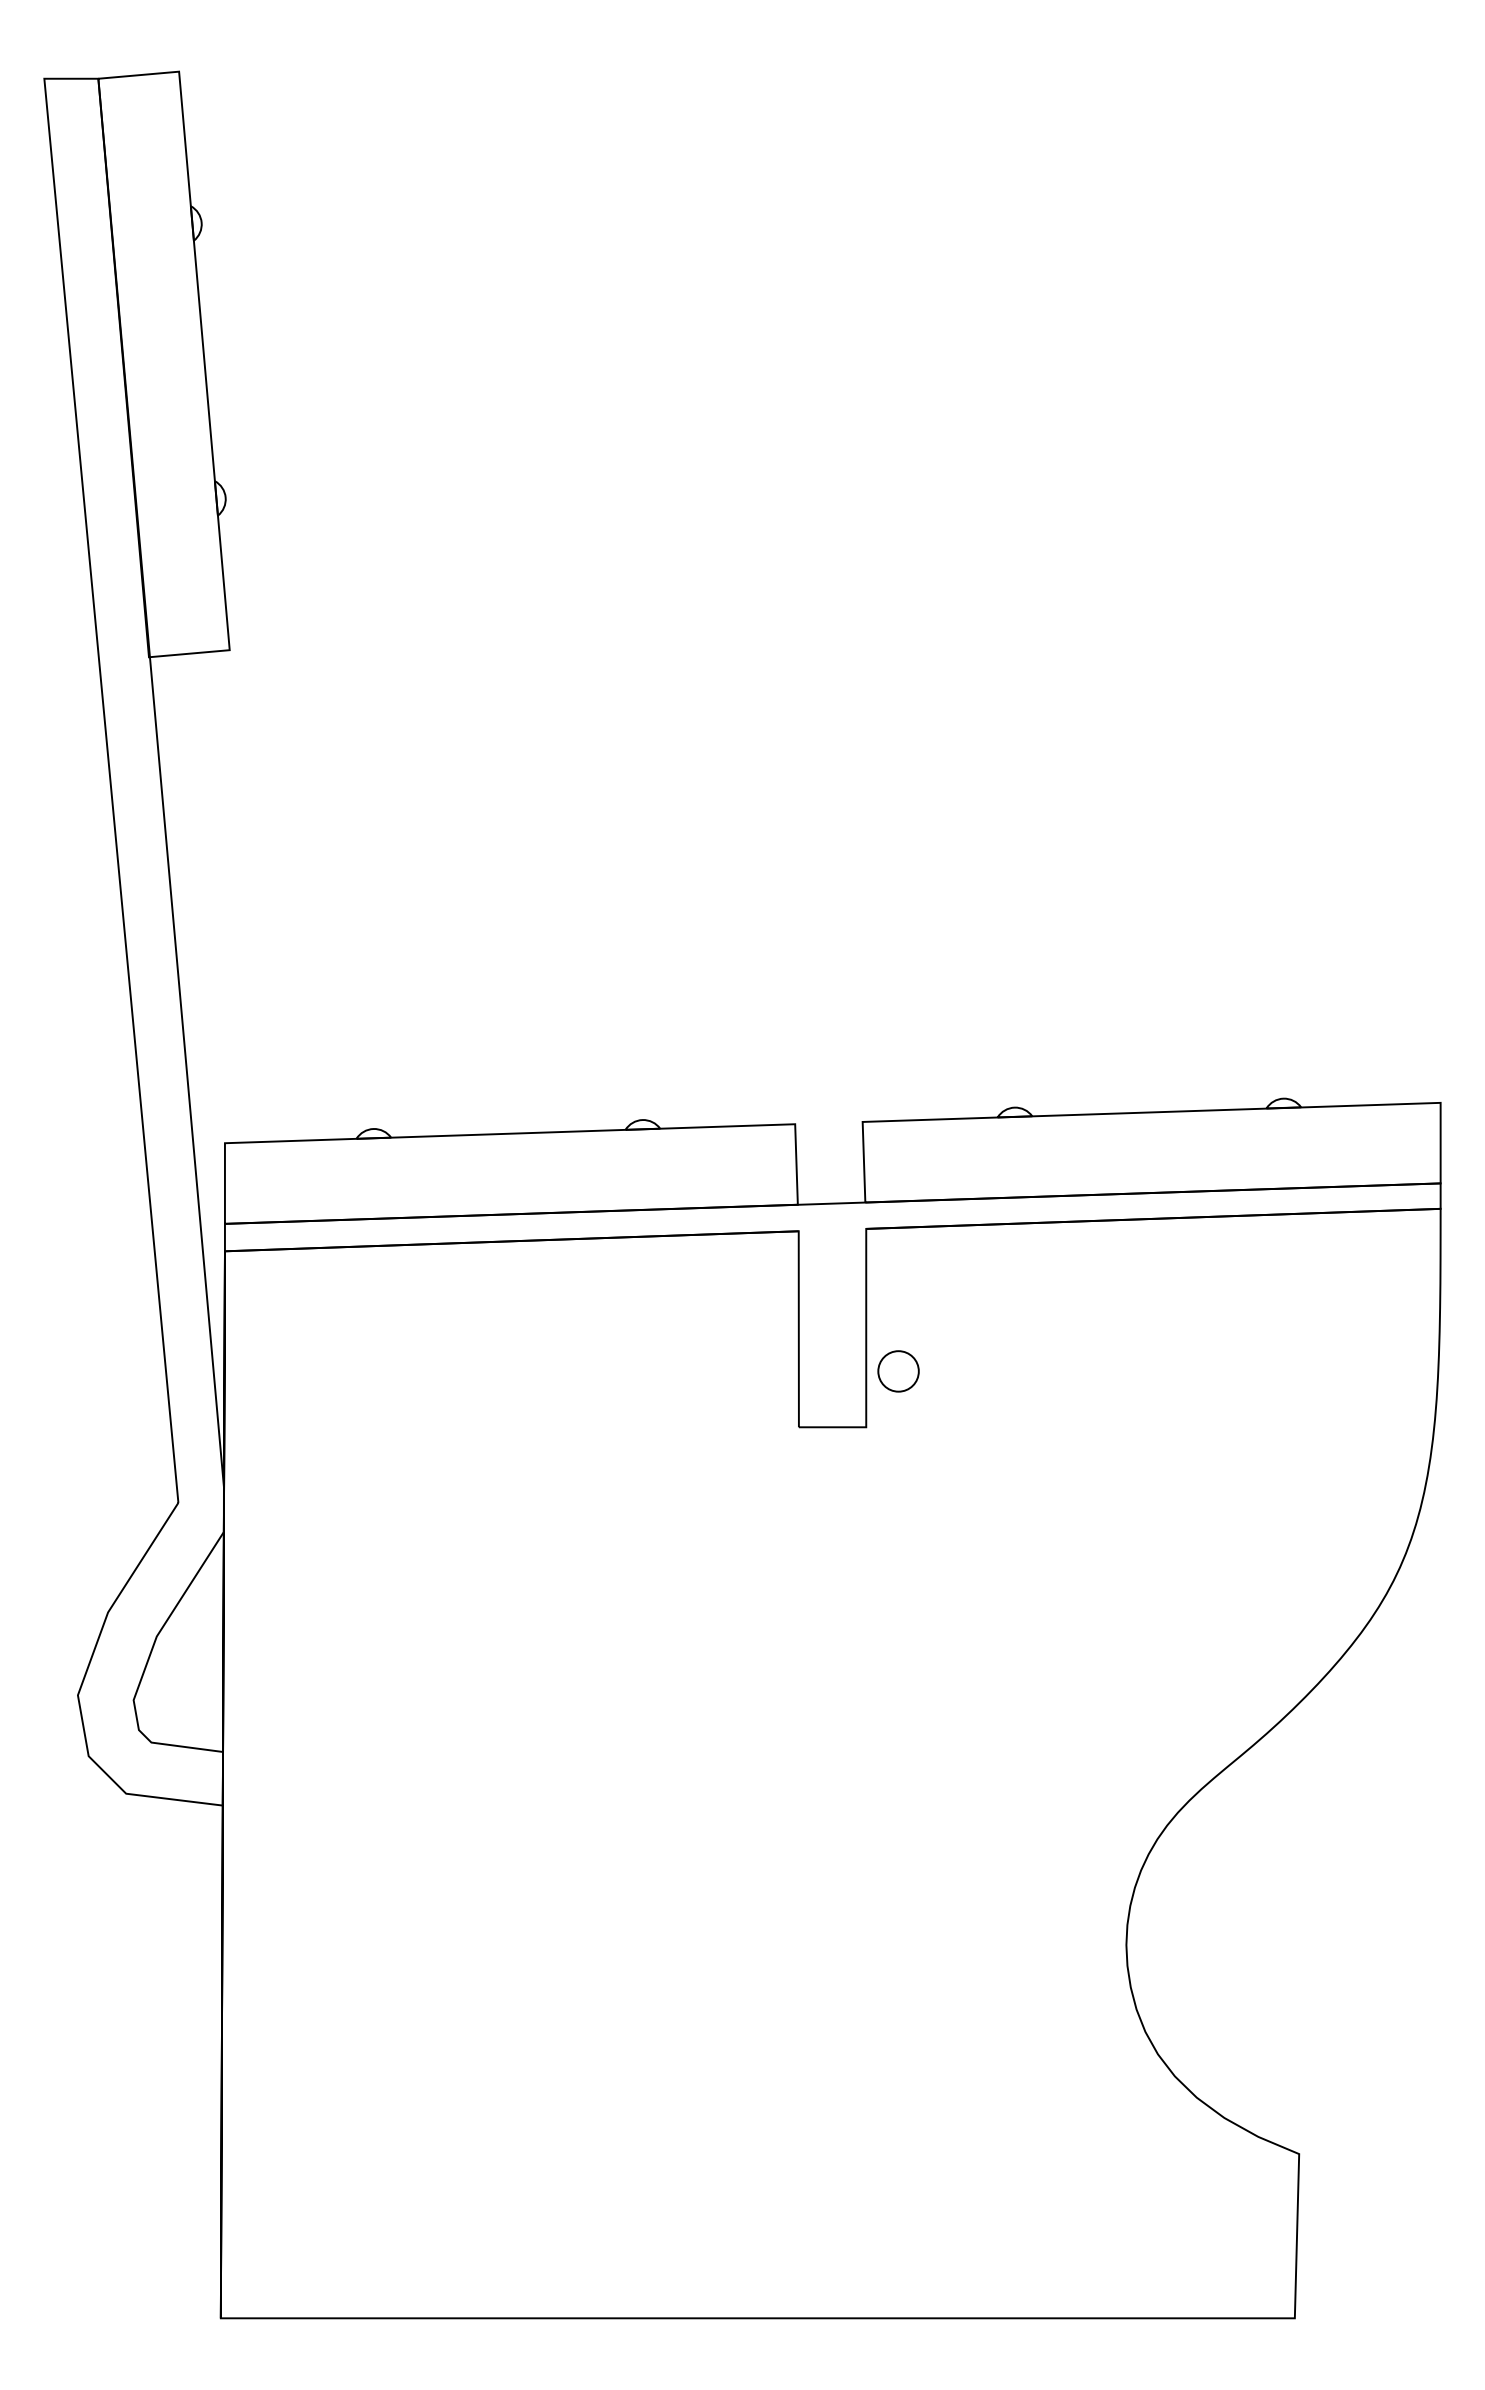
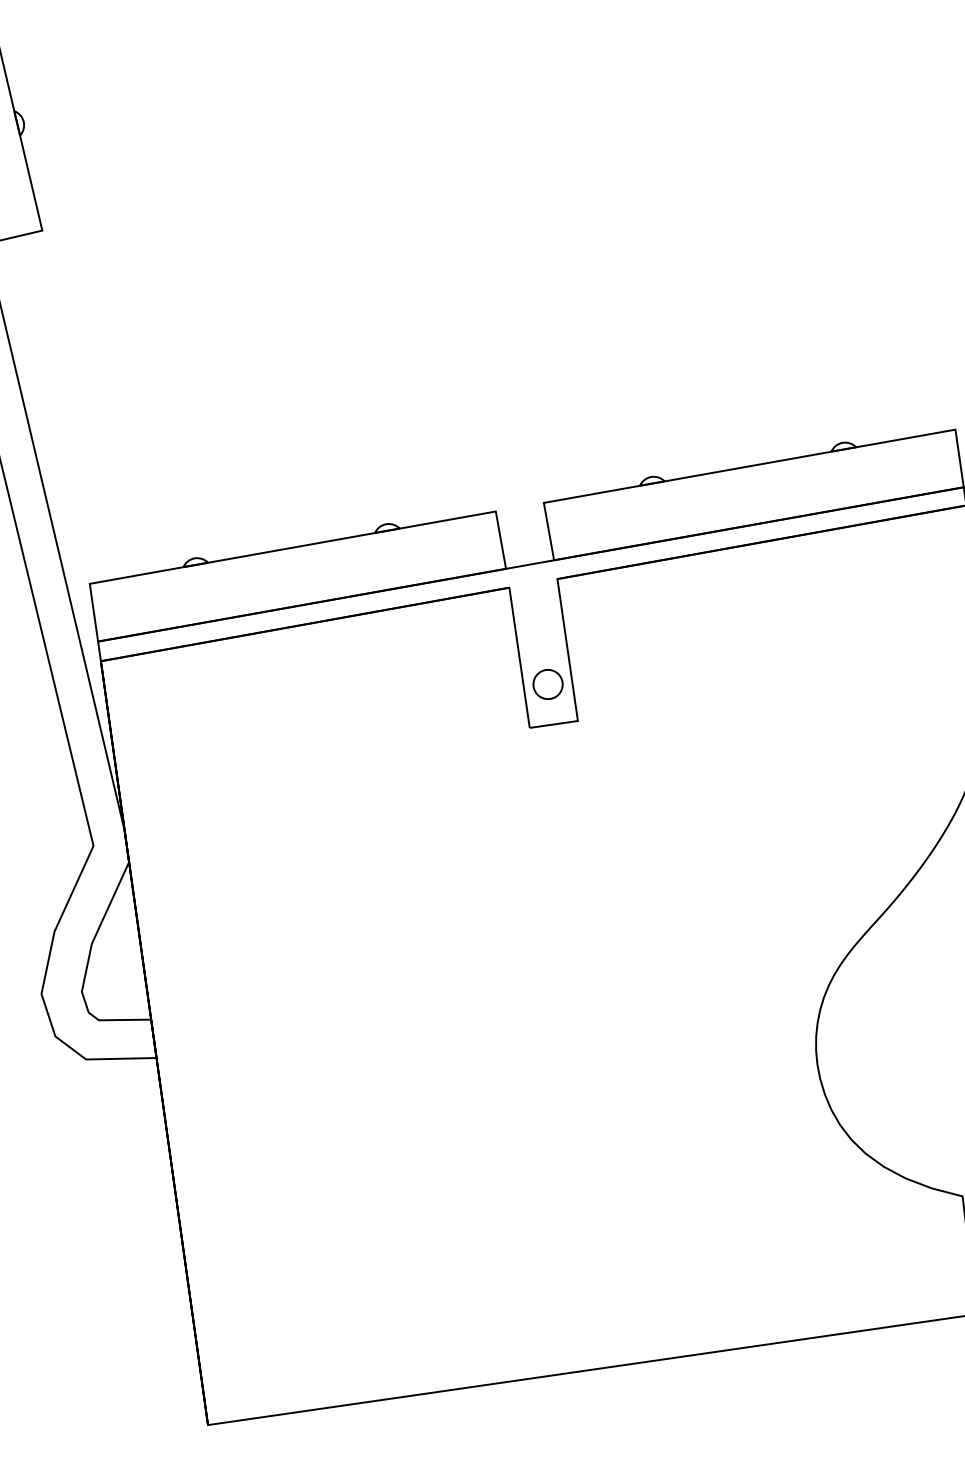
circle: (898, 1371) -> (548, 684), moved

